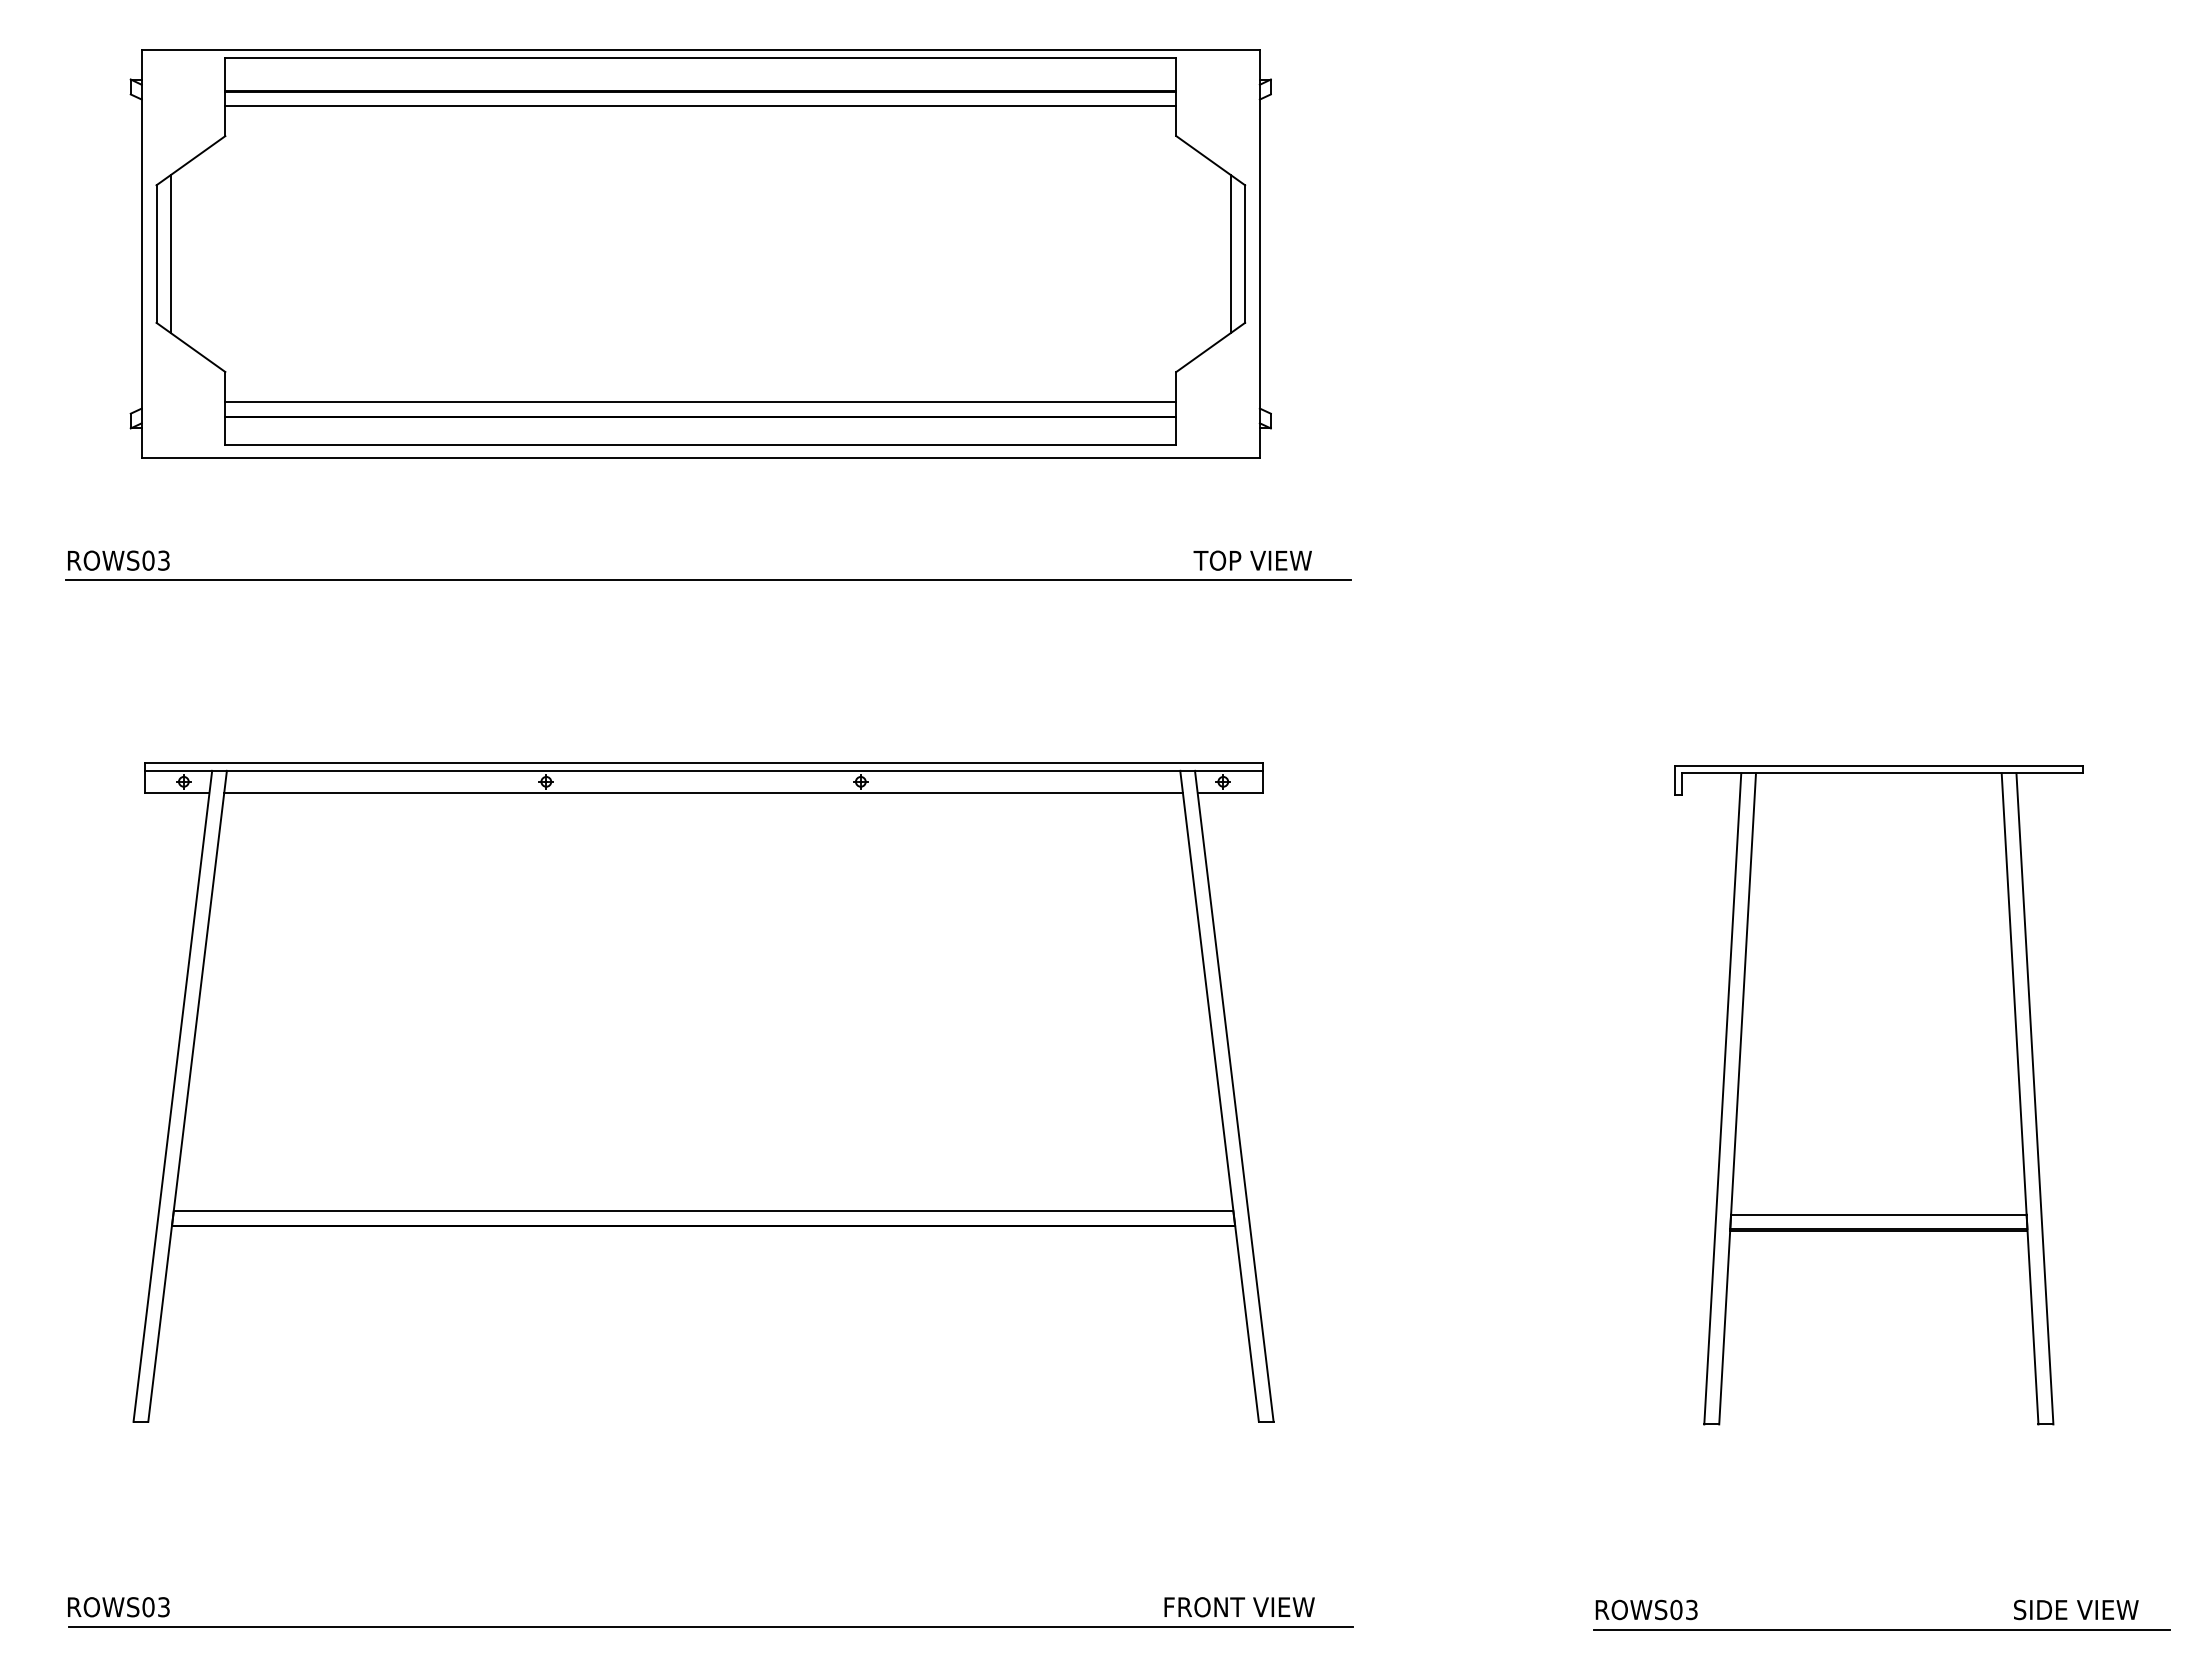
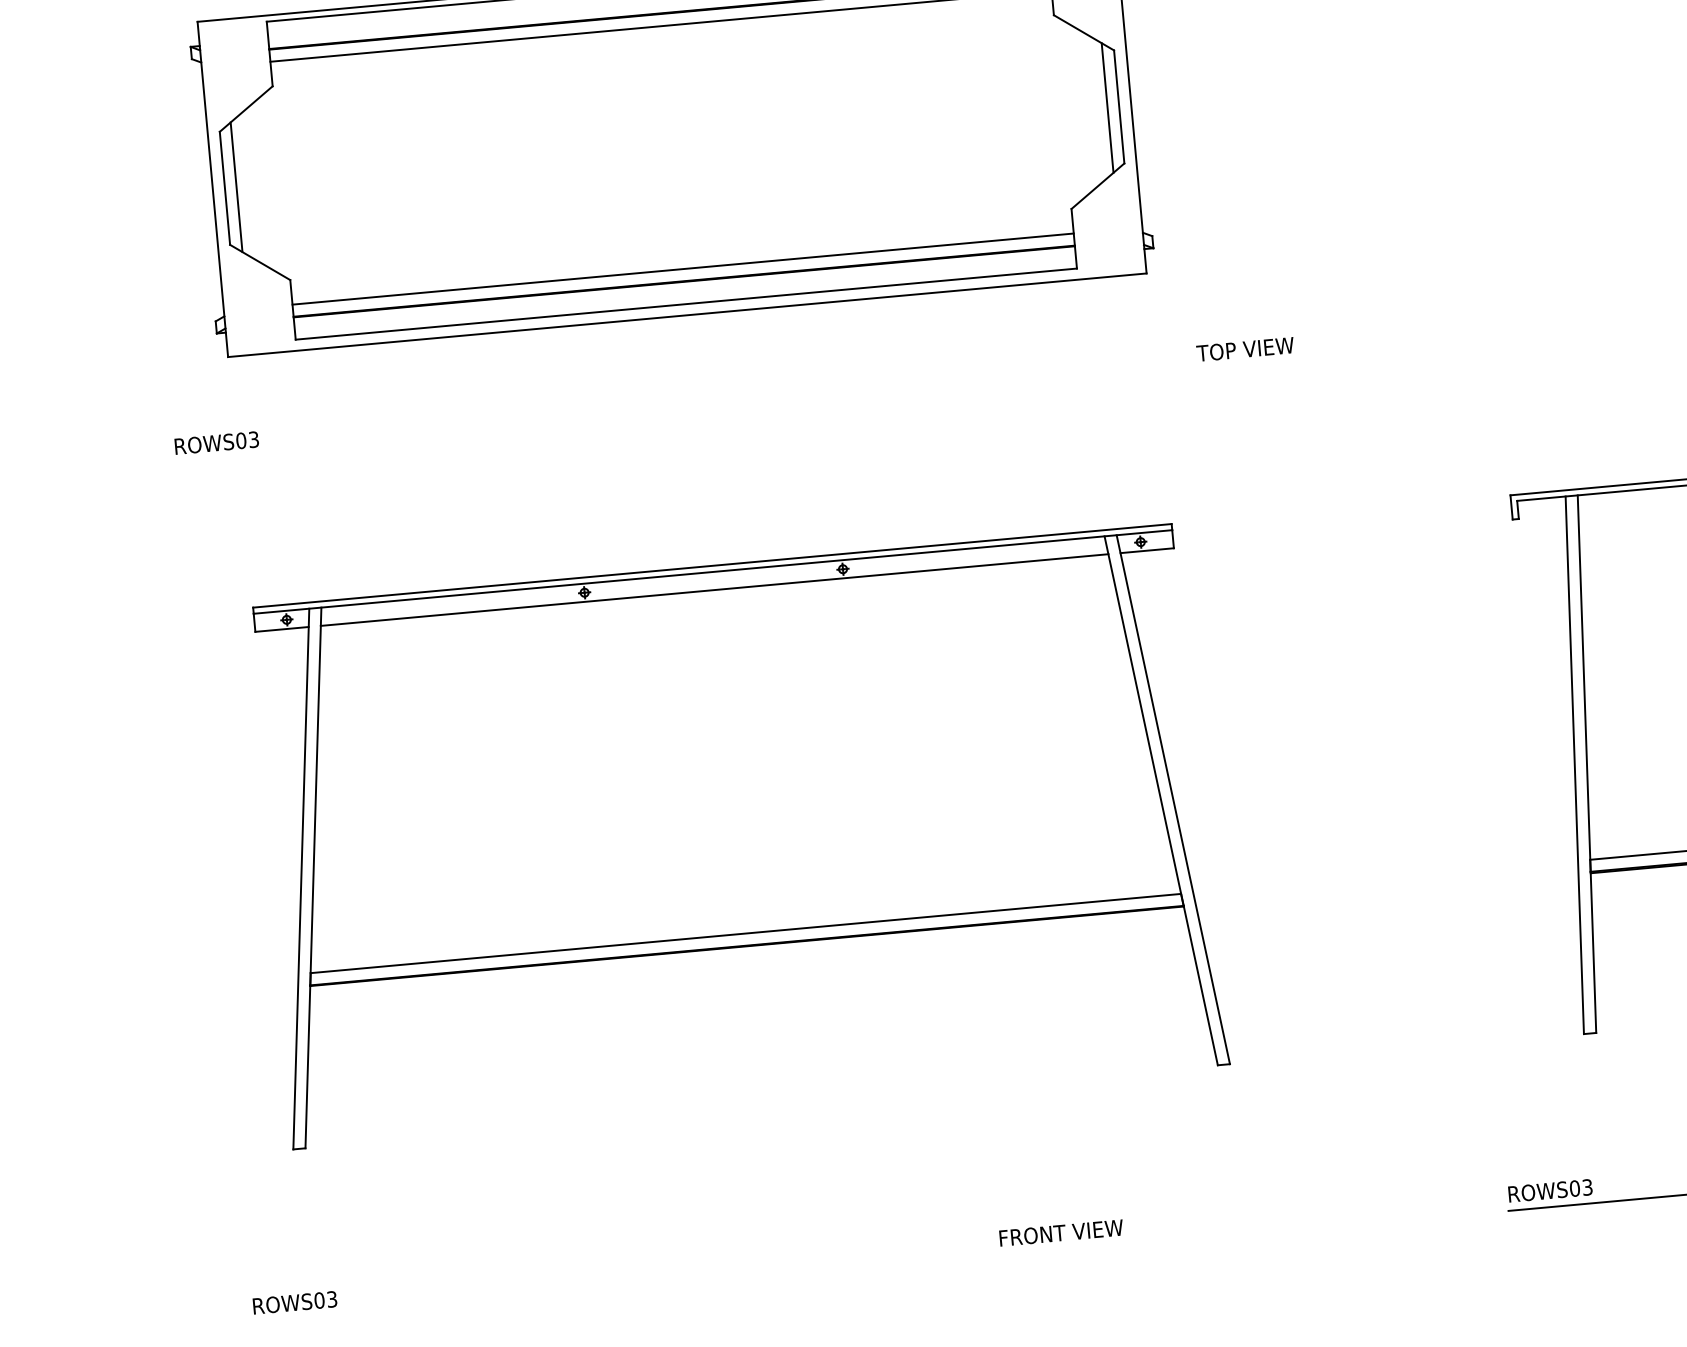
text: (1252, 560) -> (1245, 349), moved
line: (708, 580) -> (702, 415), removed
text: (1239, 1607) -> (1061, 1233), moved
line: (710, 1626) -> (782, 1274), removed

